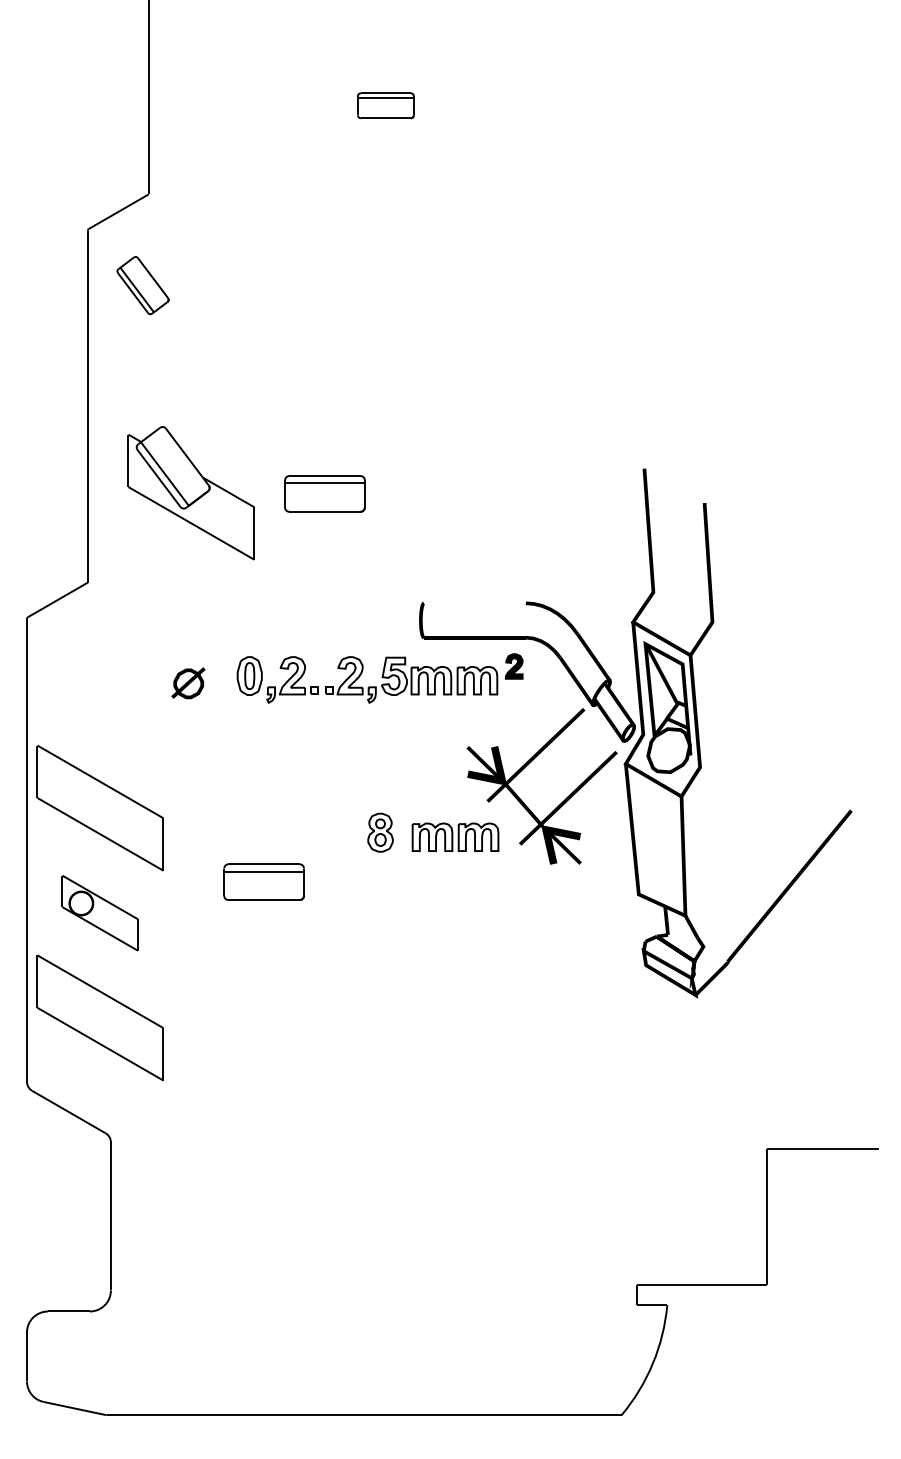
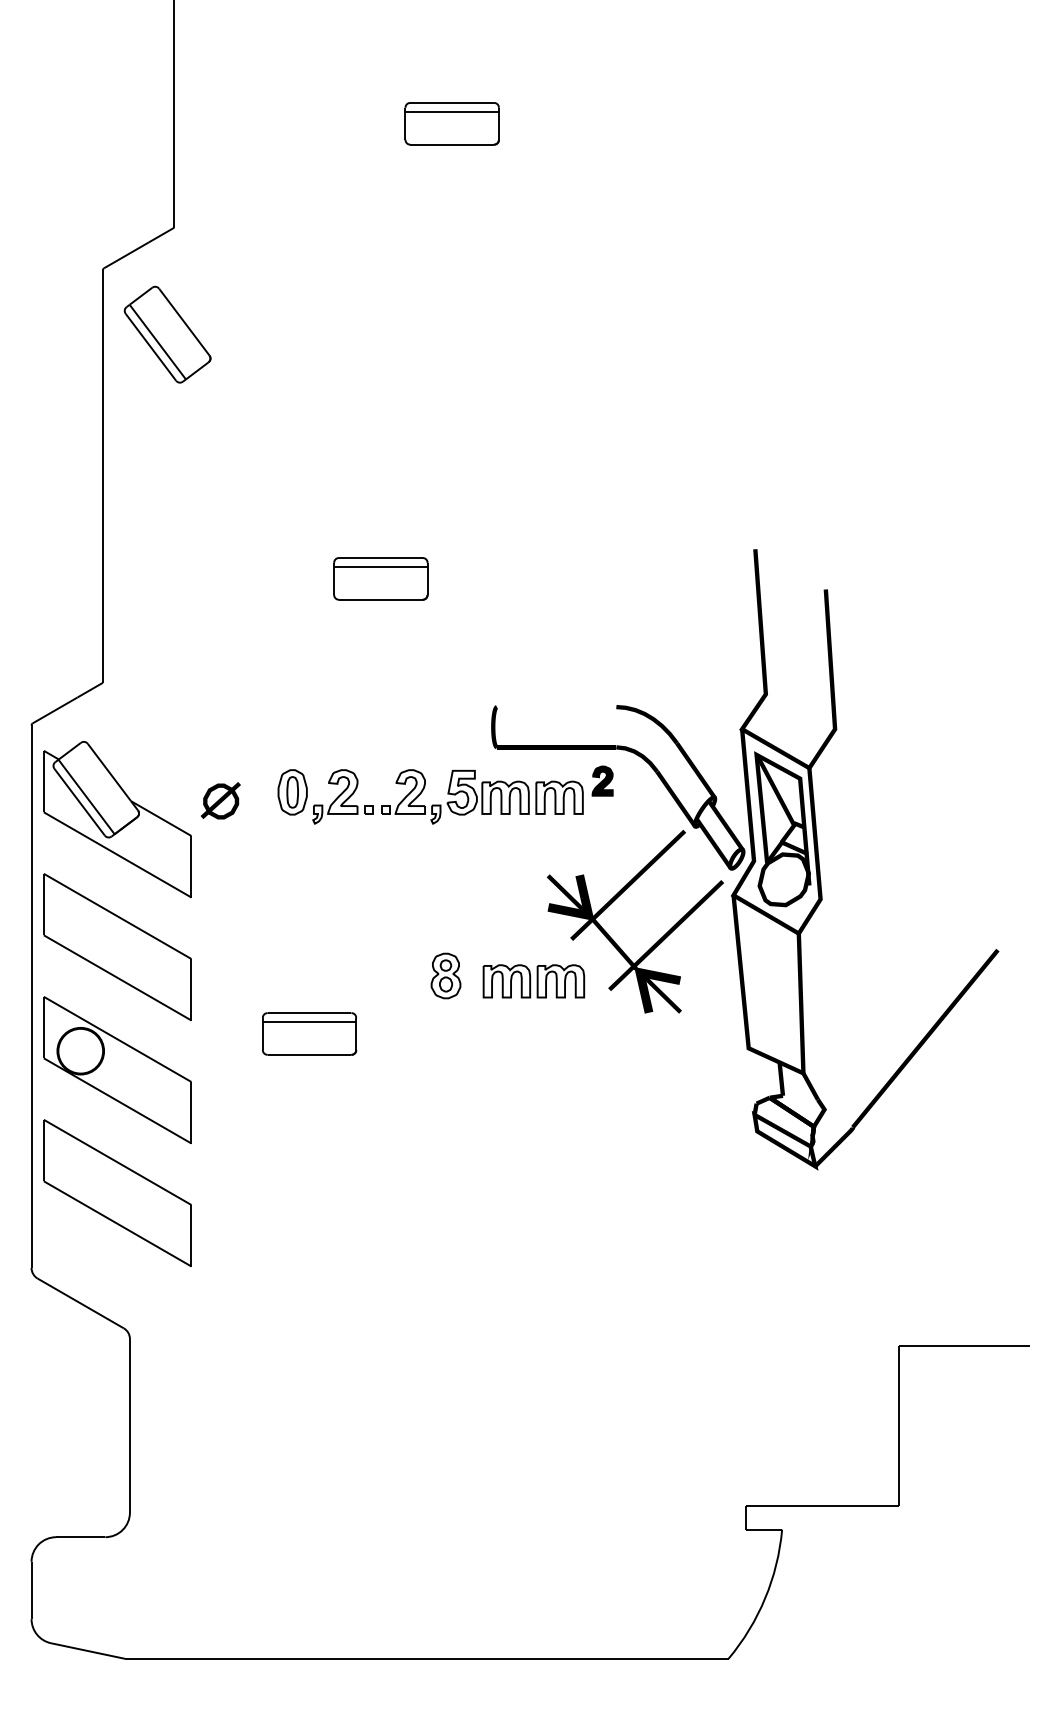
part: (385, 105) -> (451, 123), size x1.43
part: (142, 285) -> (166, 334), size x1.43
part: (190, 493) -> (116, 819), moved
part: (99, 913) -> (116, 1070), size x1.67

